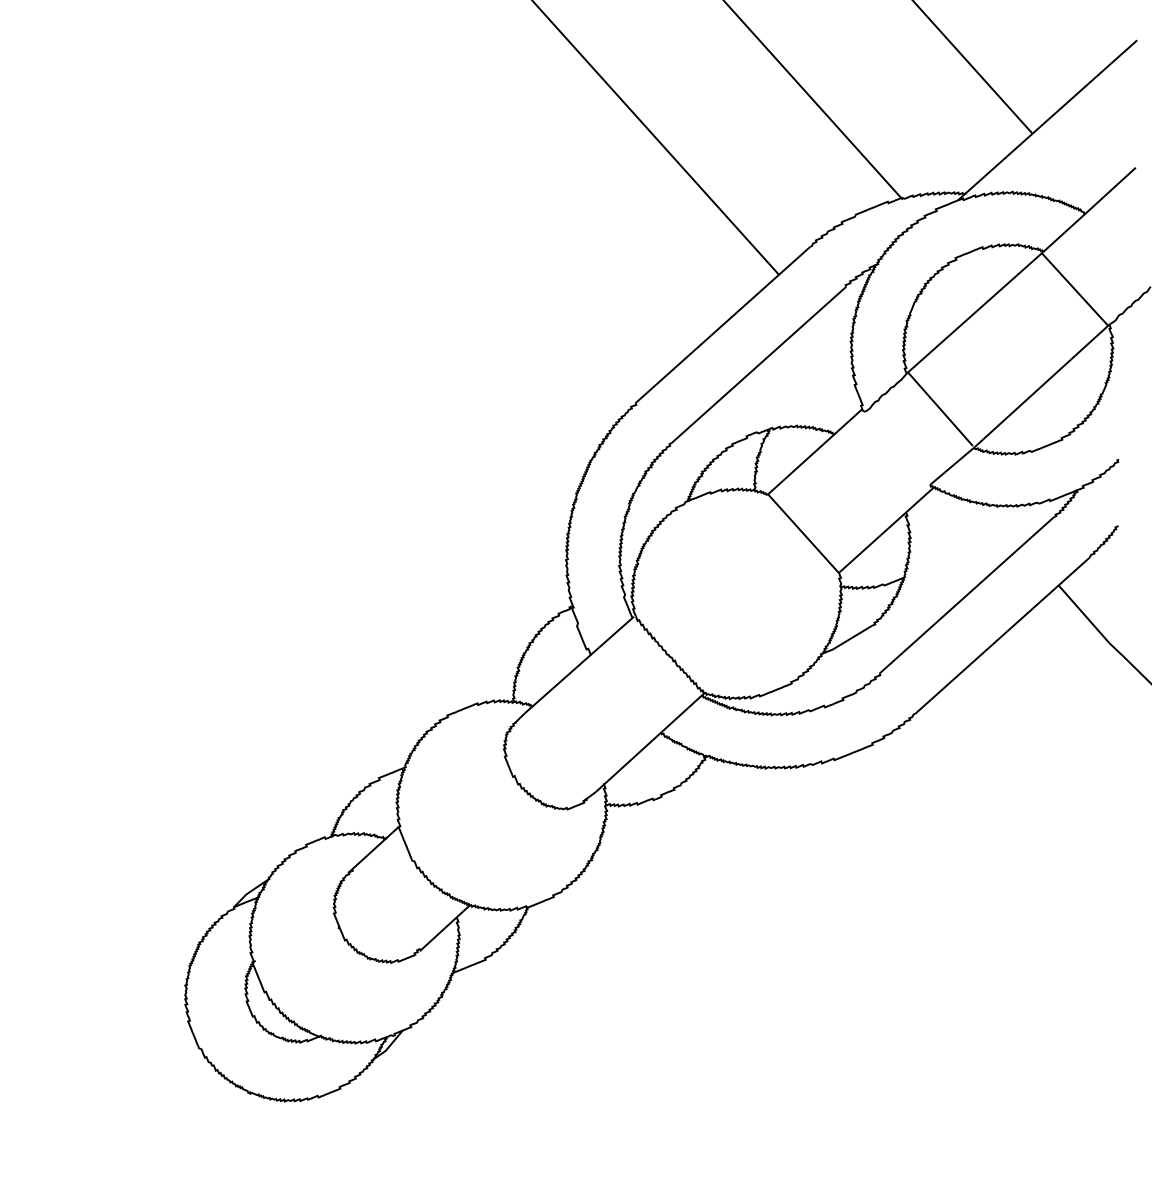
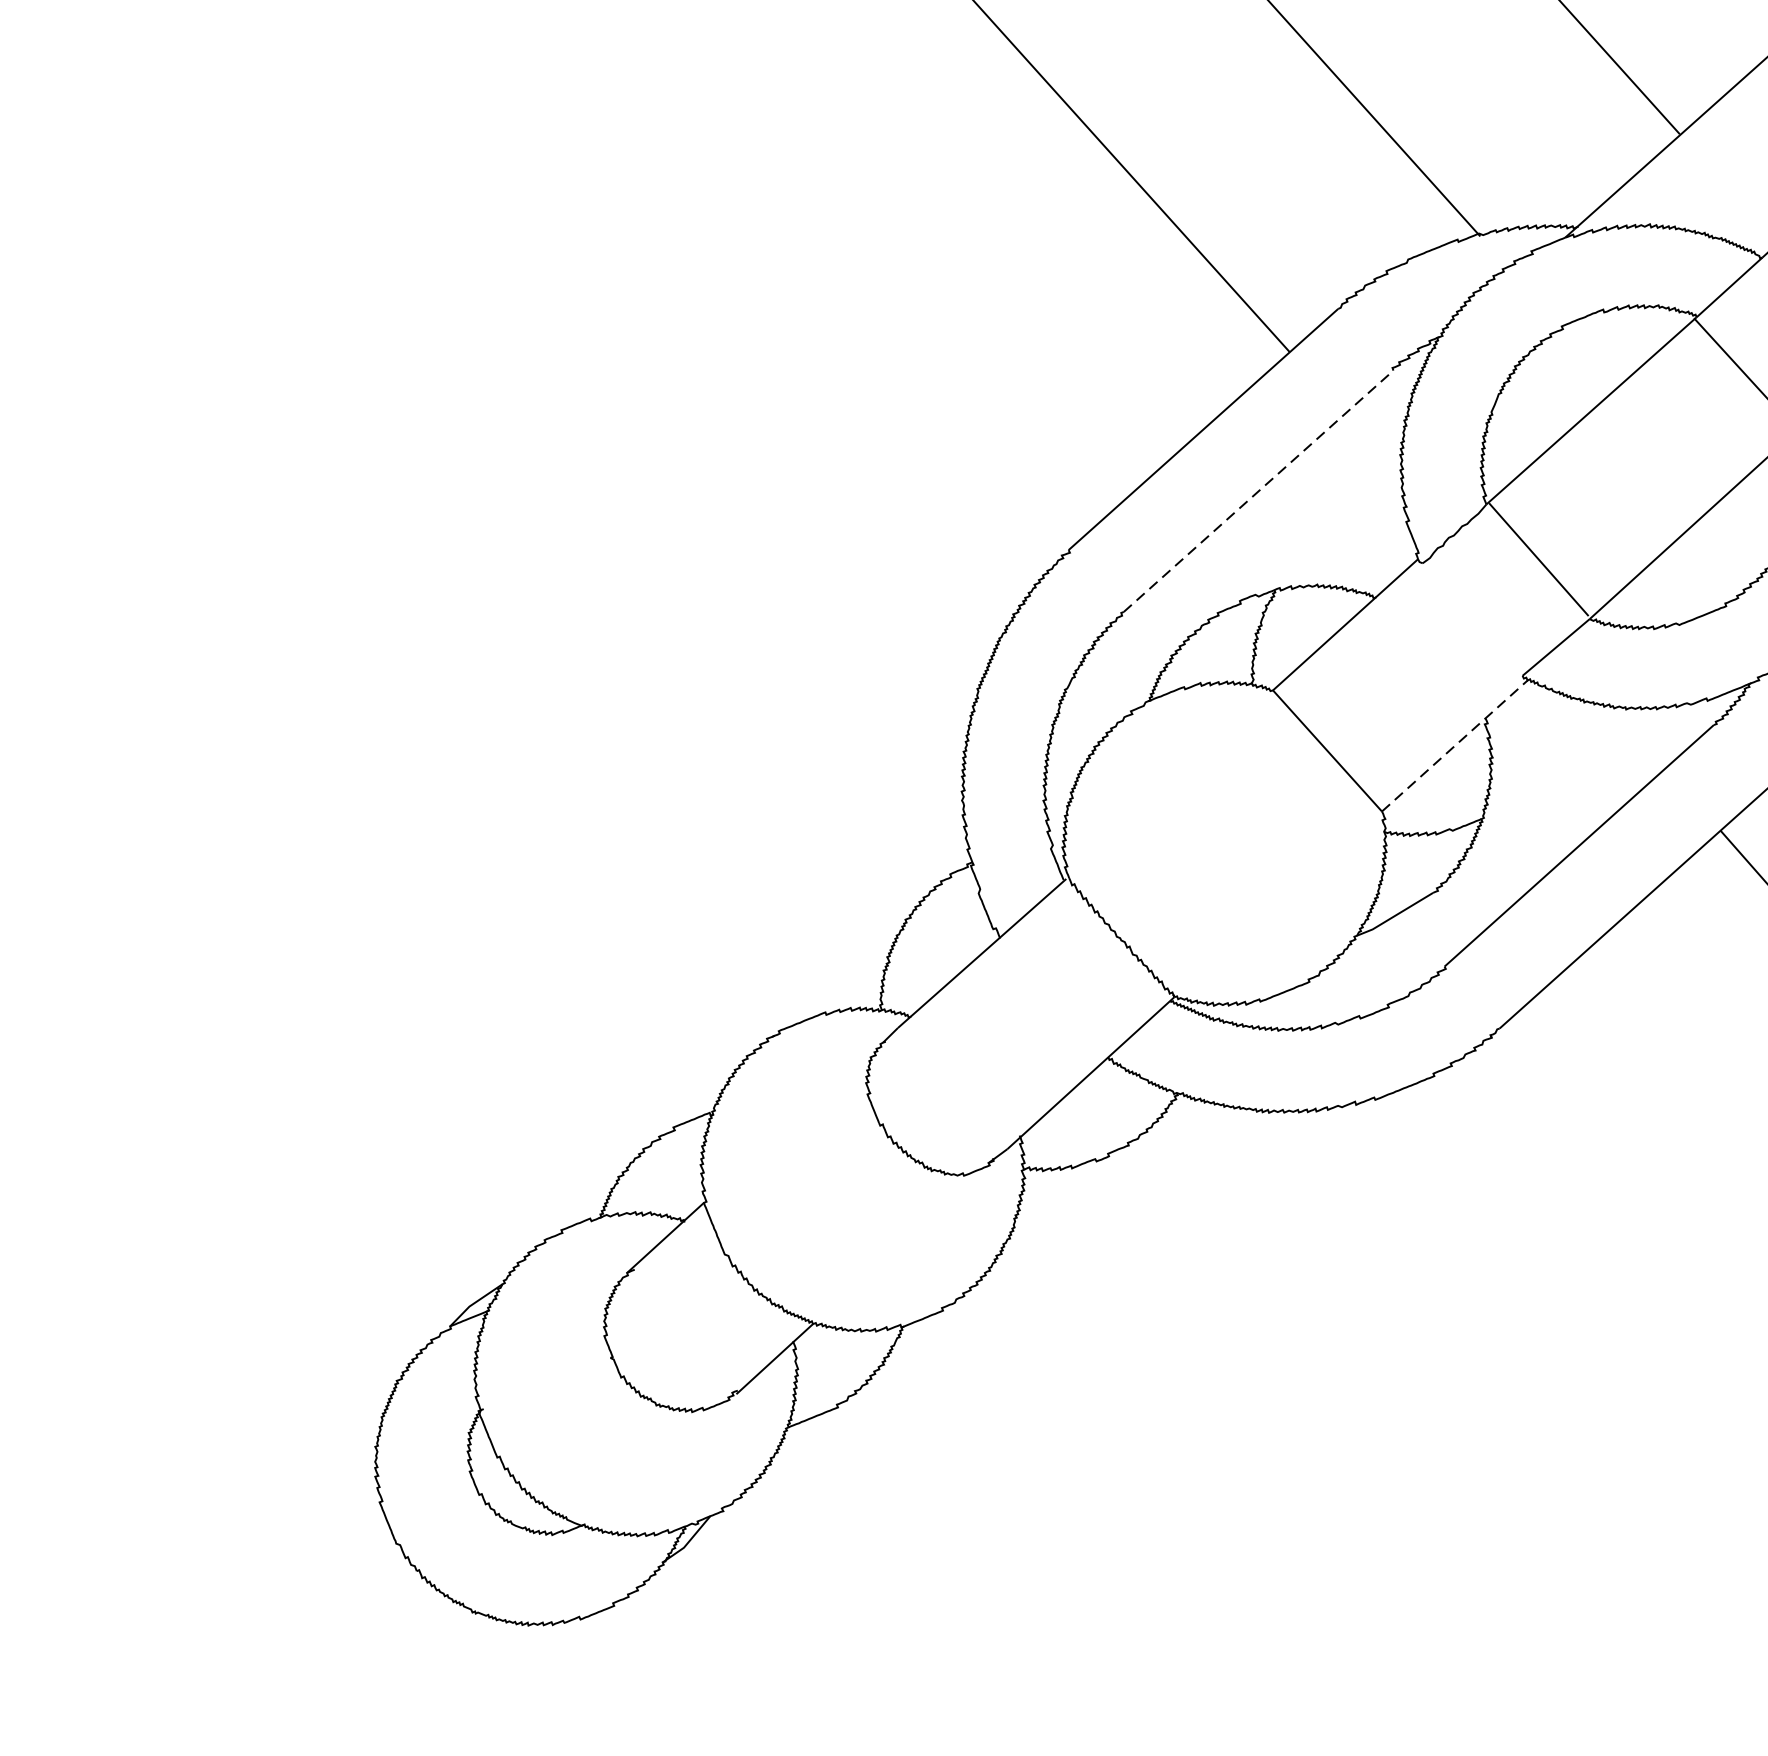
line: (759, 364) -> (1259, 490), solid -> dashed
line: (886, 530) -> (1455, 746), solid -> dashed

